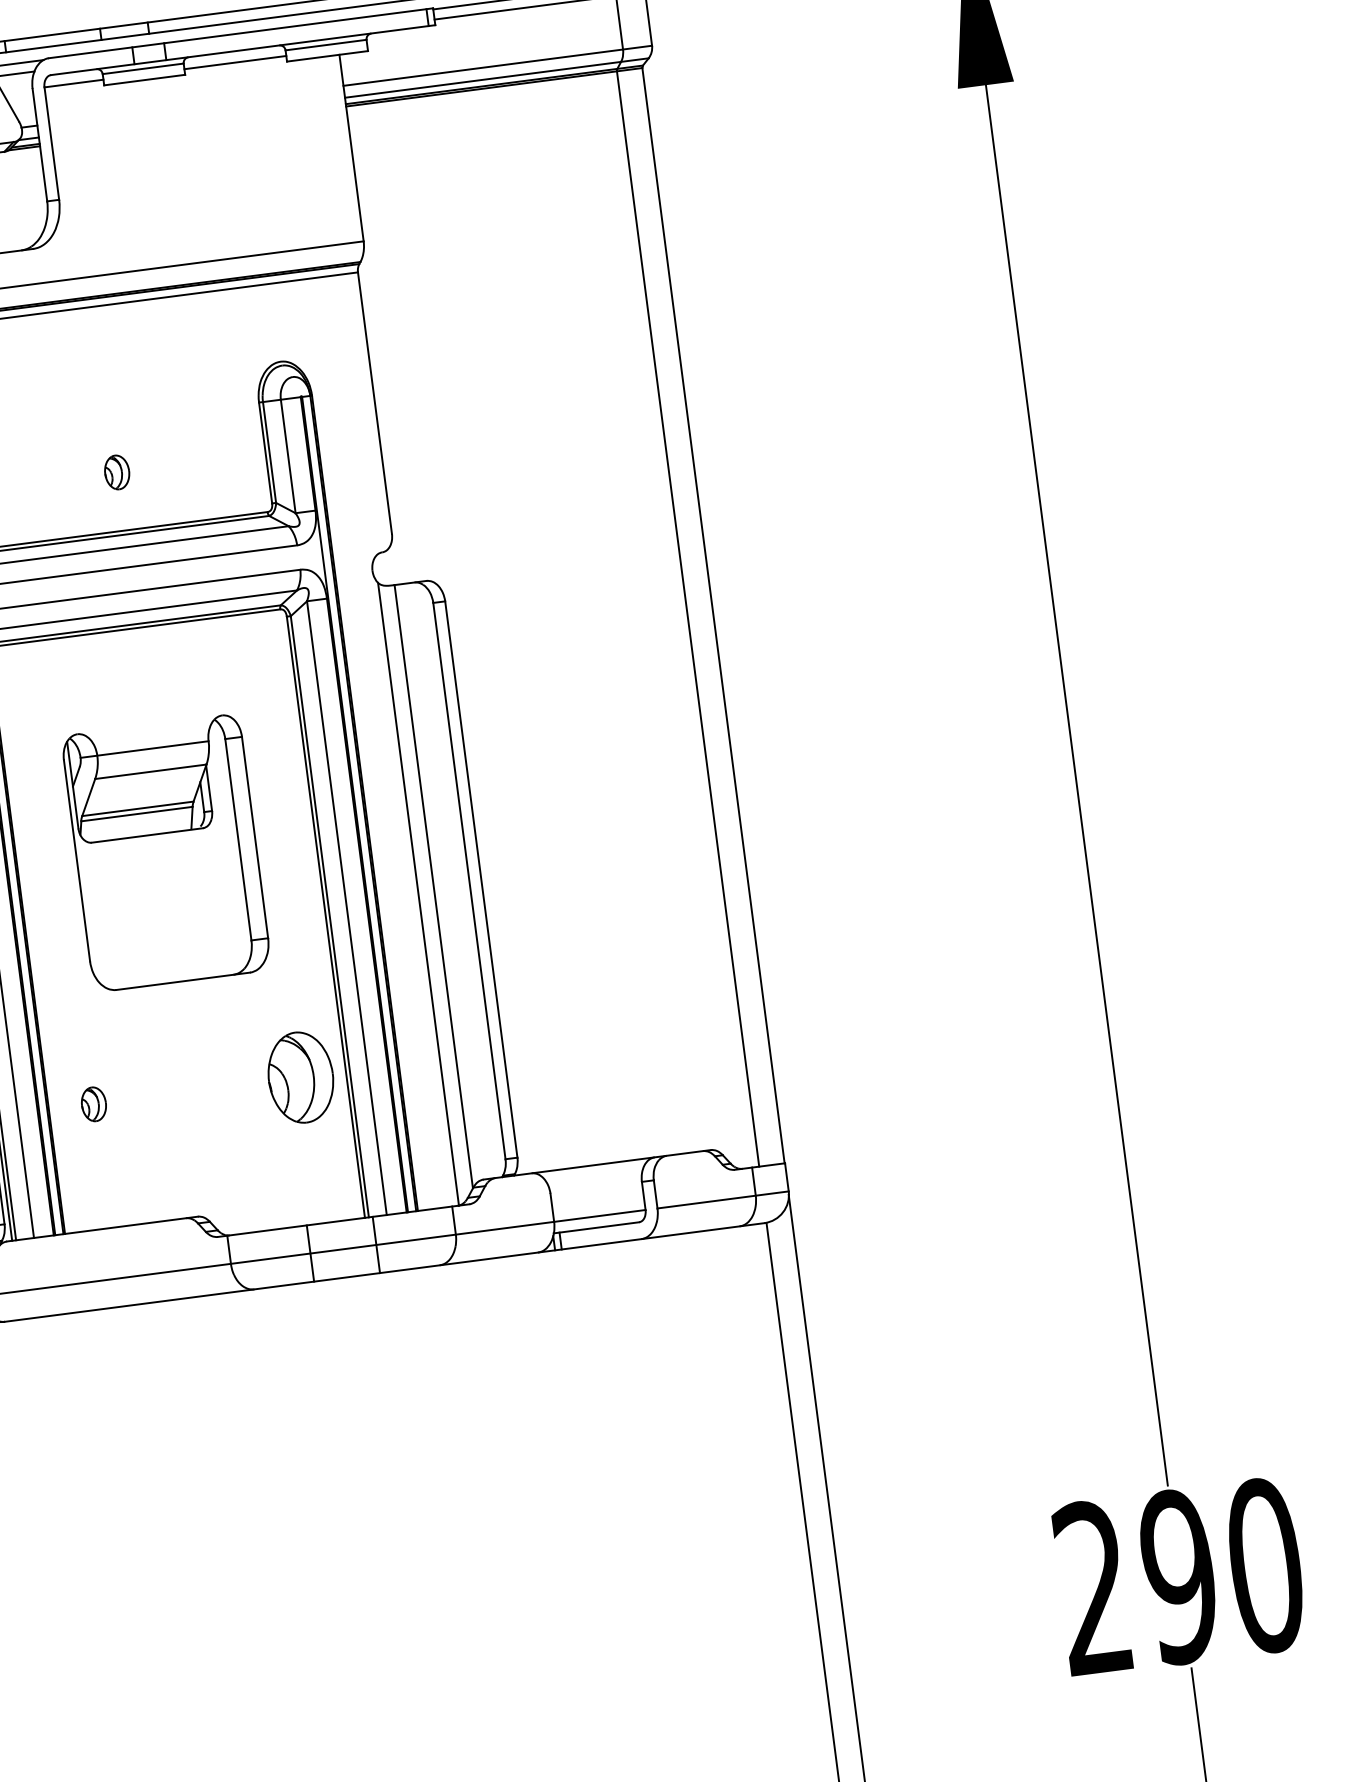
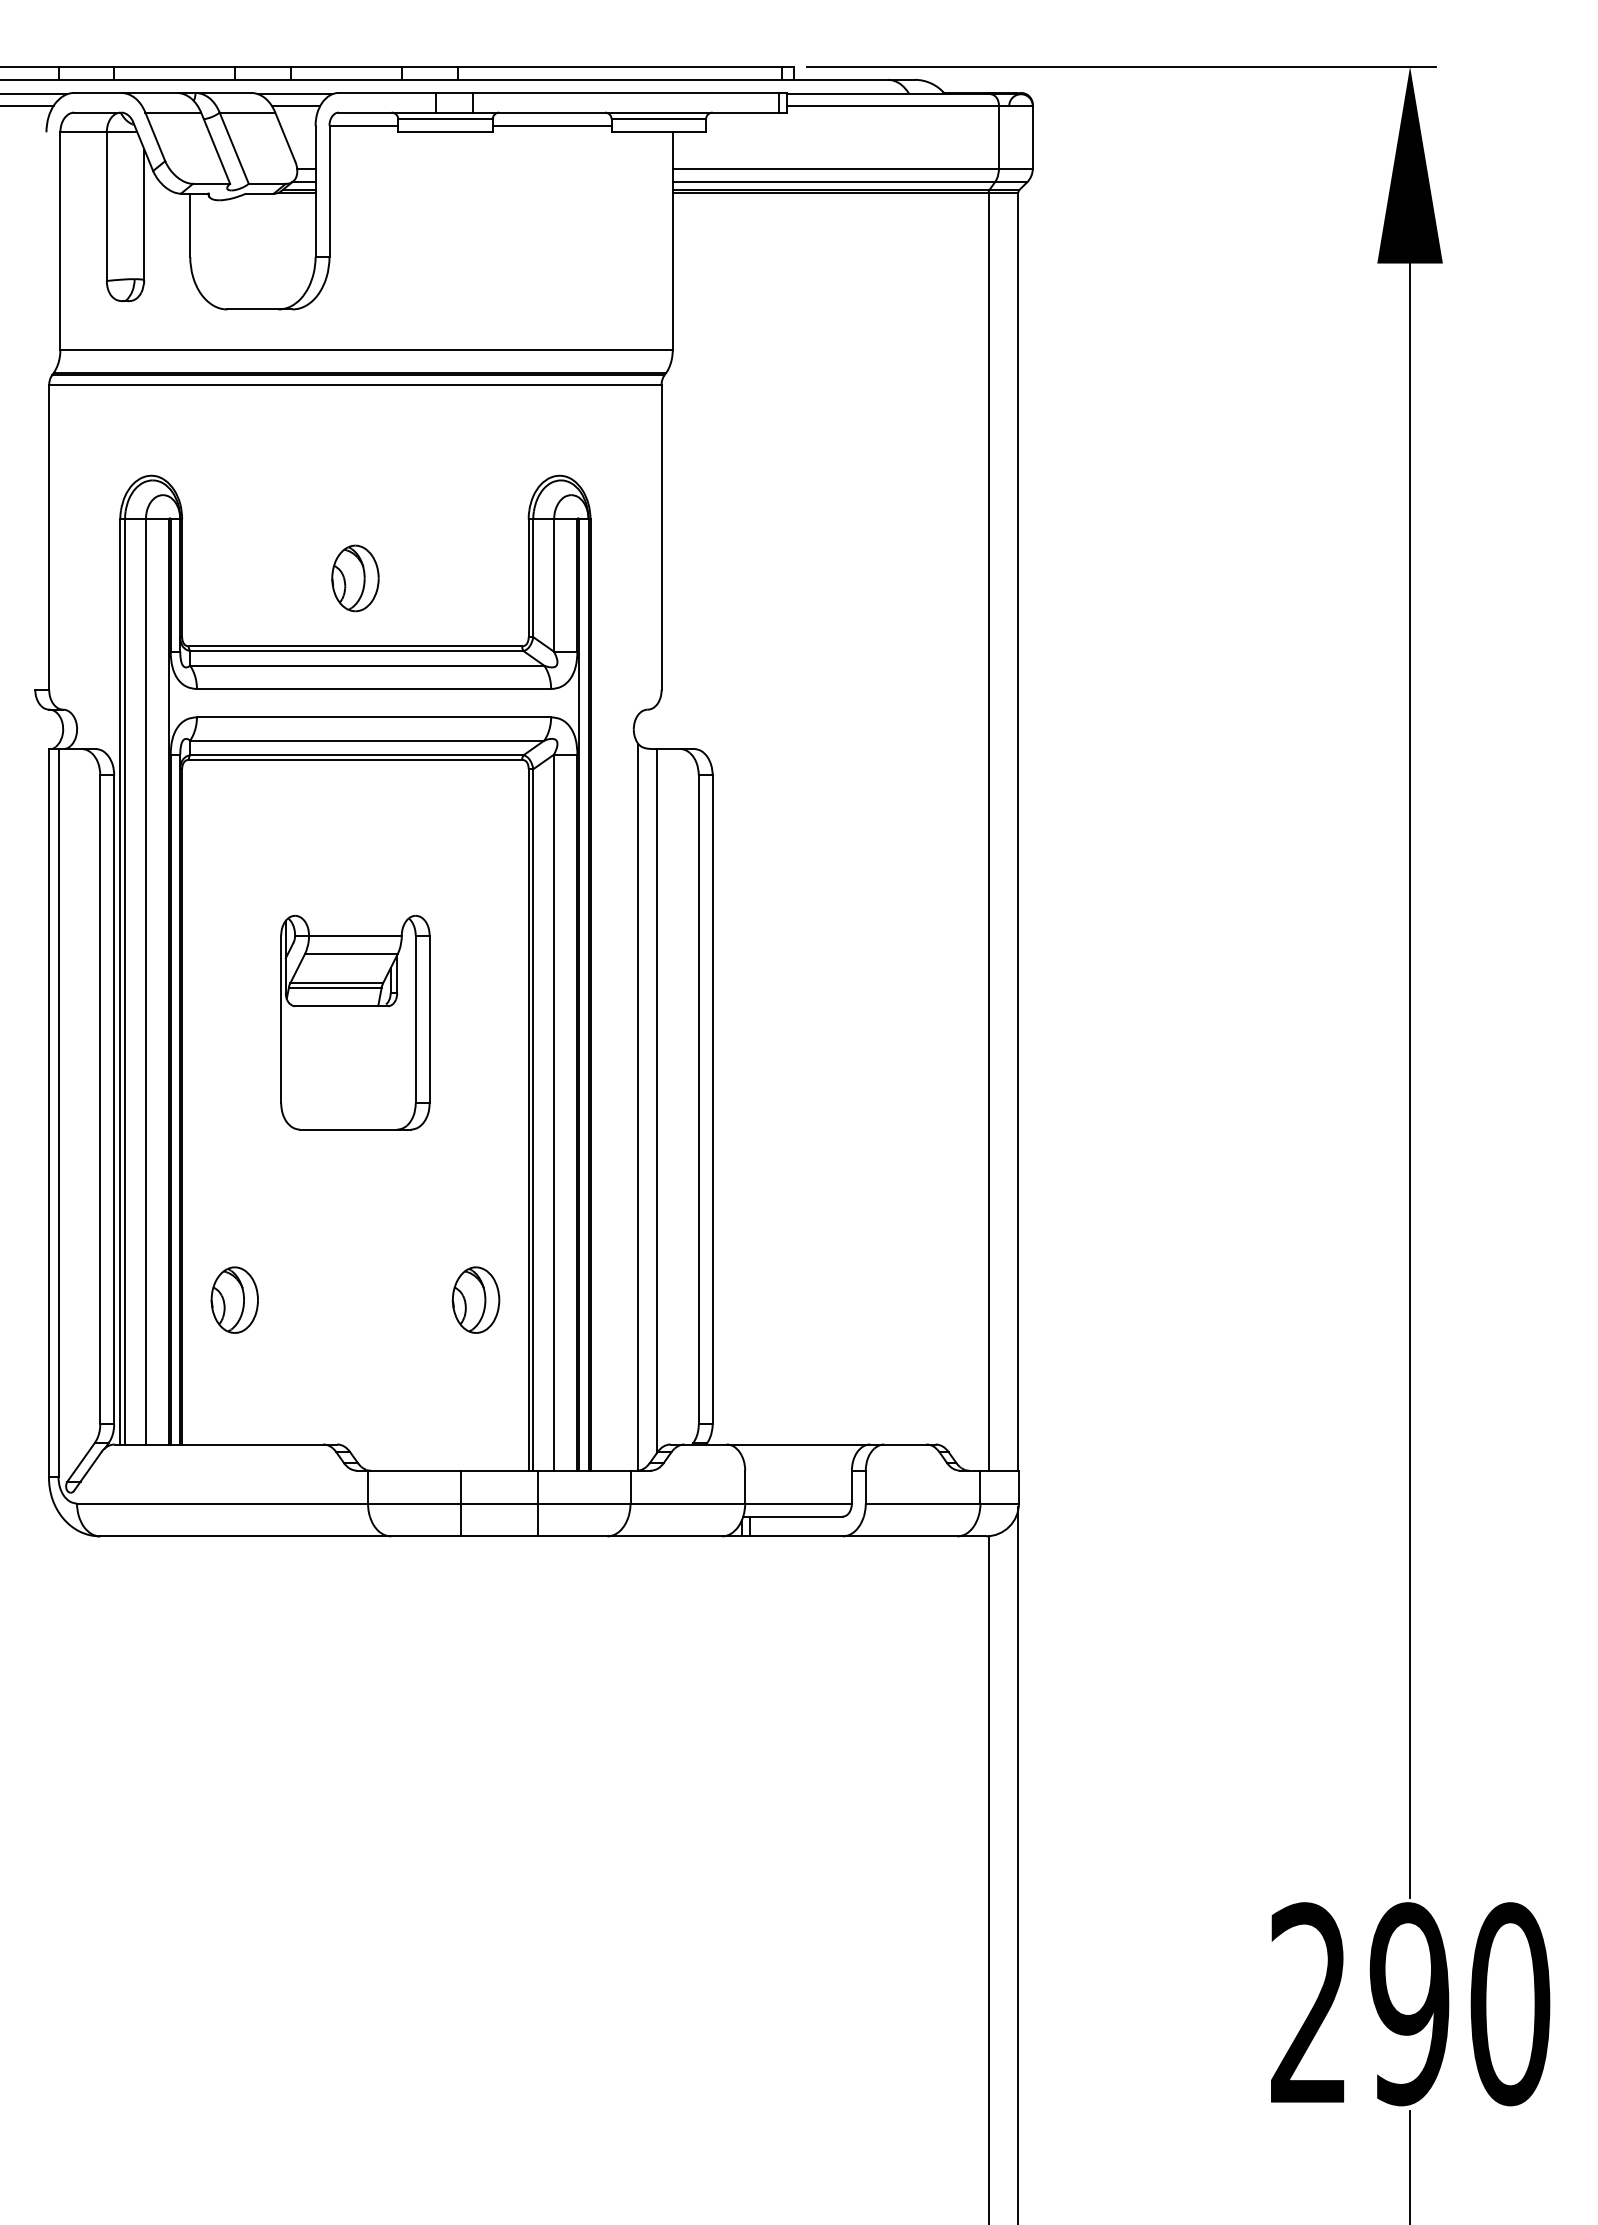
part: (117, 472) -> (355, 578), size x1.67
part: (166, 853) -> (355, 1022), size x0.71
part: (300, 1077) -> (475, 1299), size x0.62
part: (93, 1103) -> (234, 1299), size x1.67

